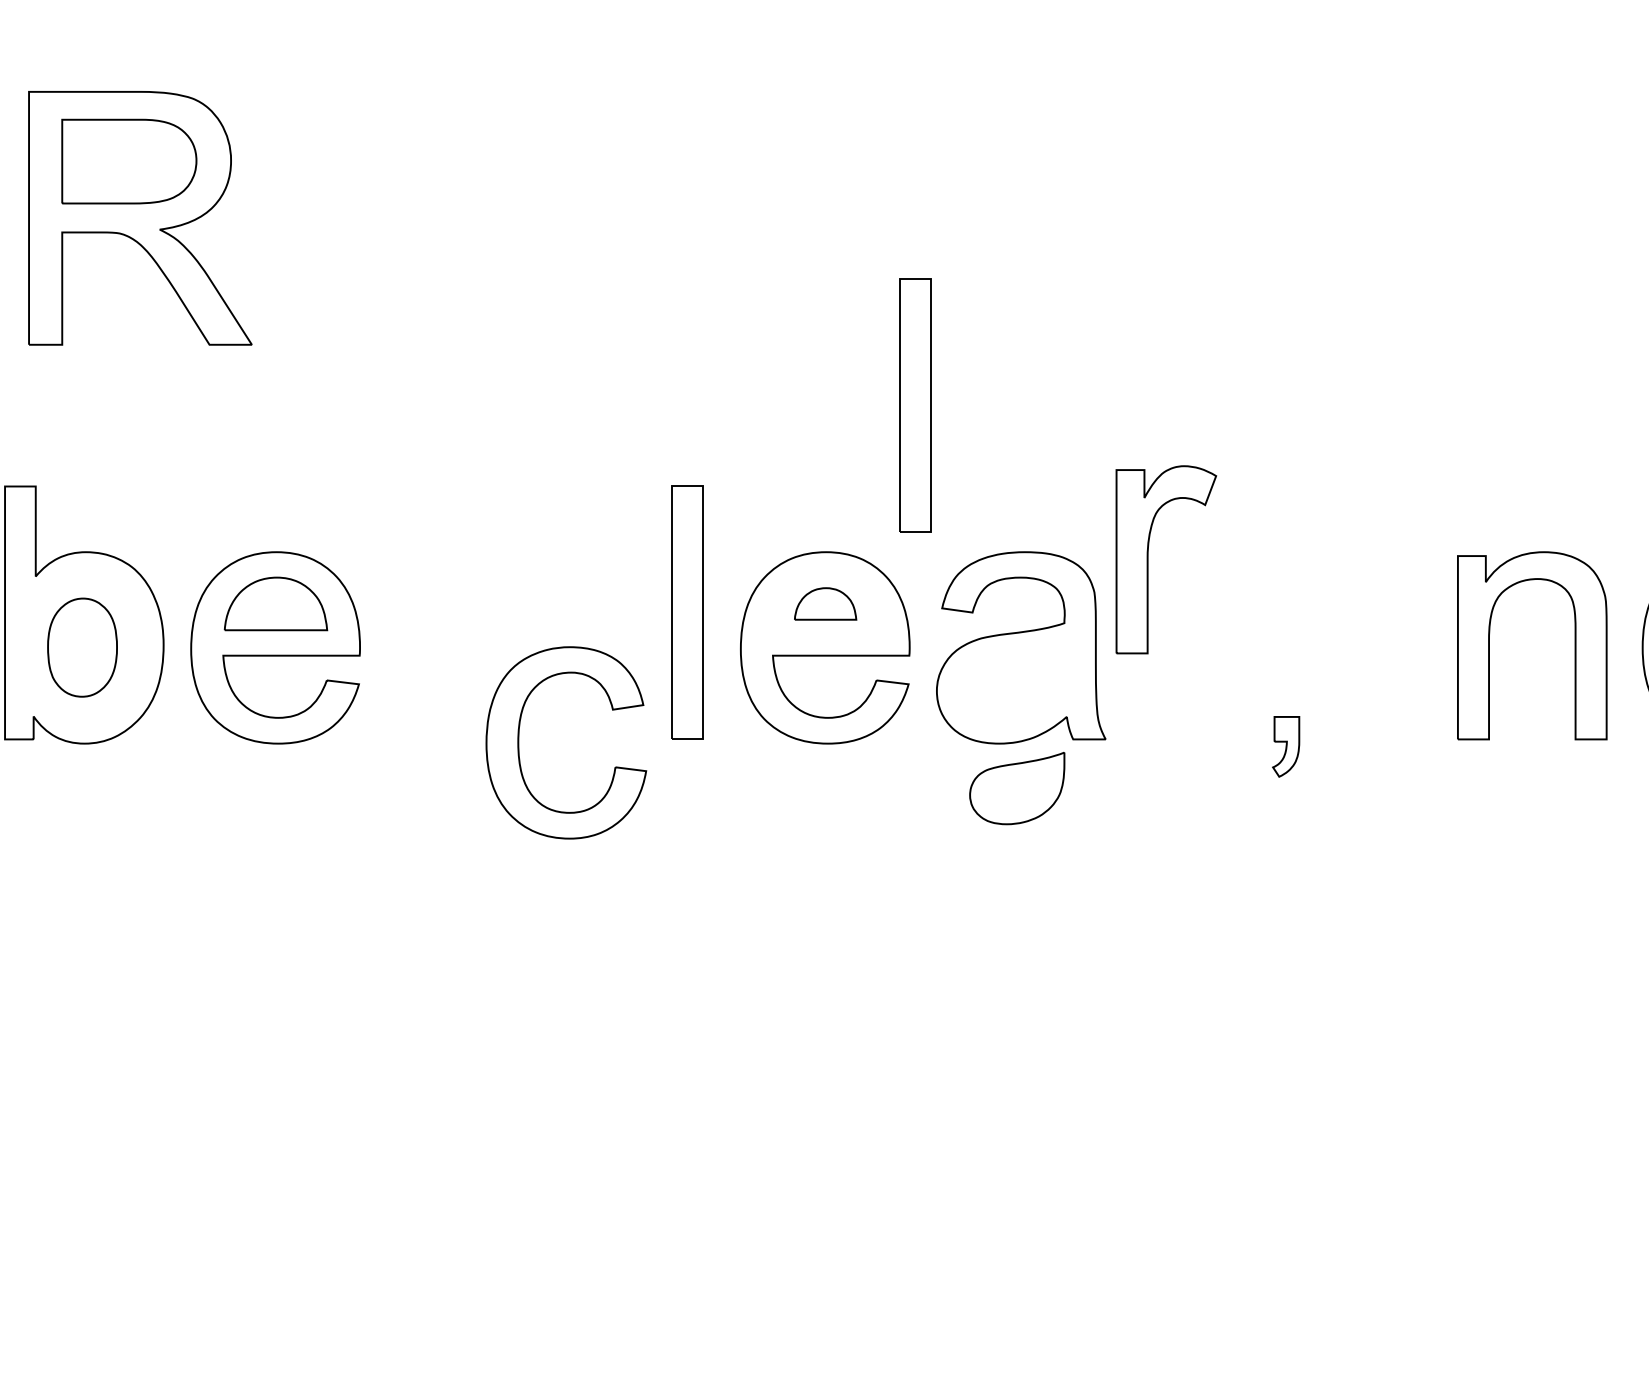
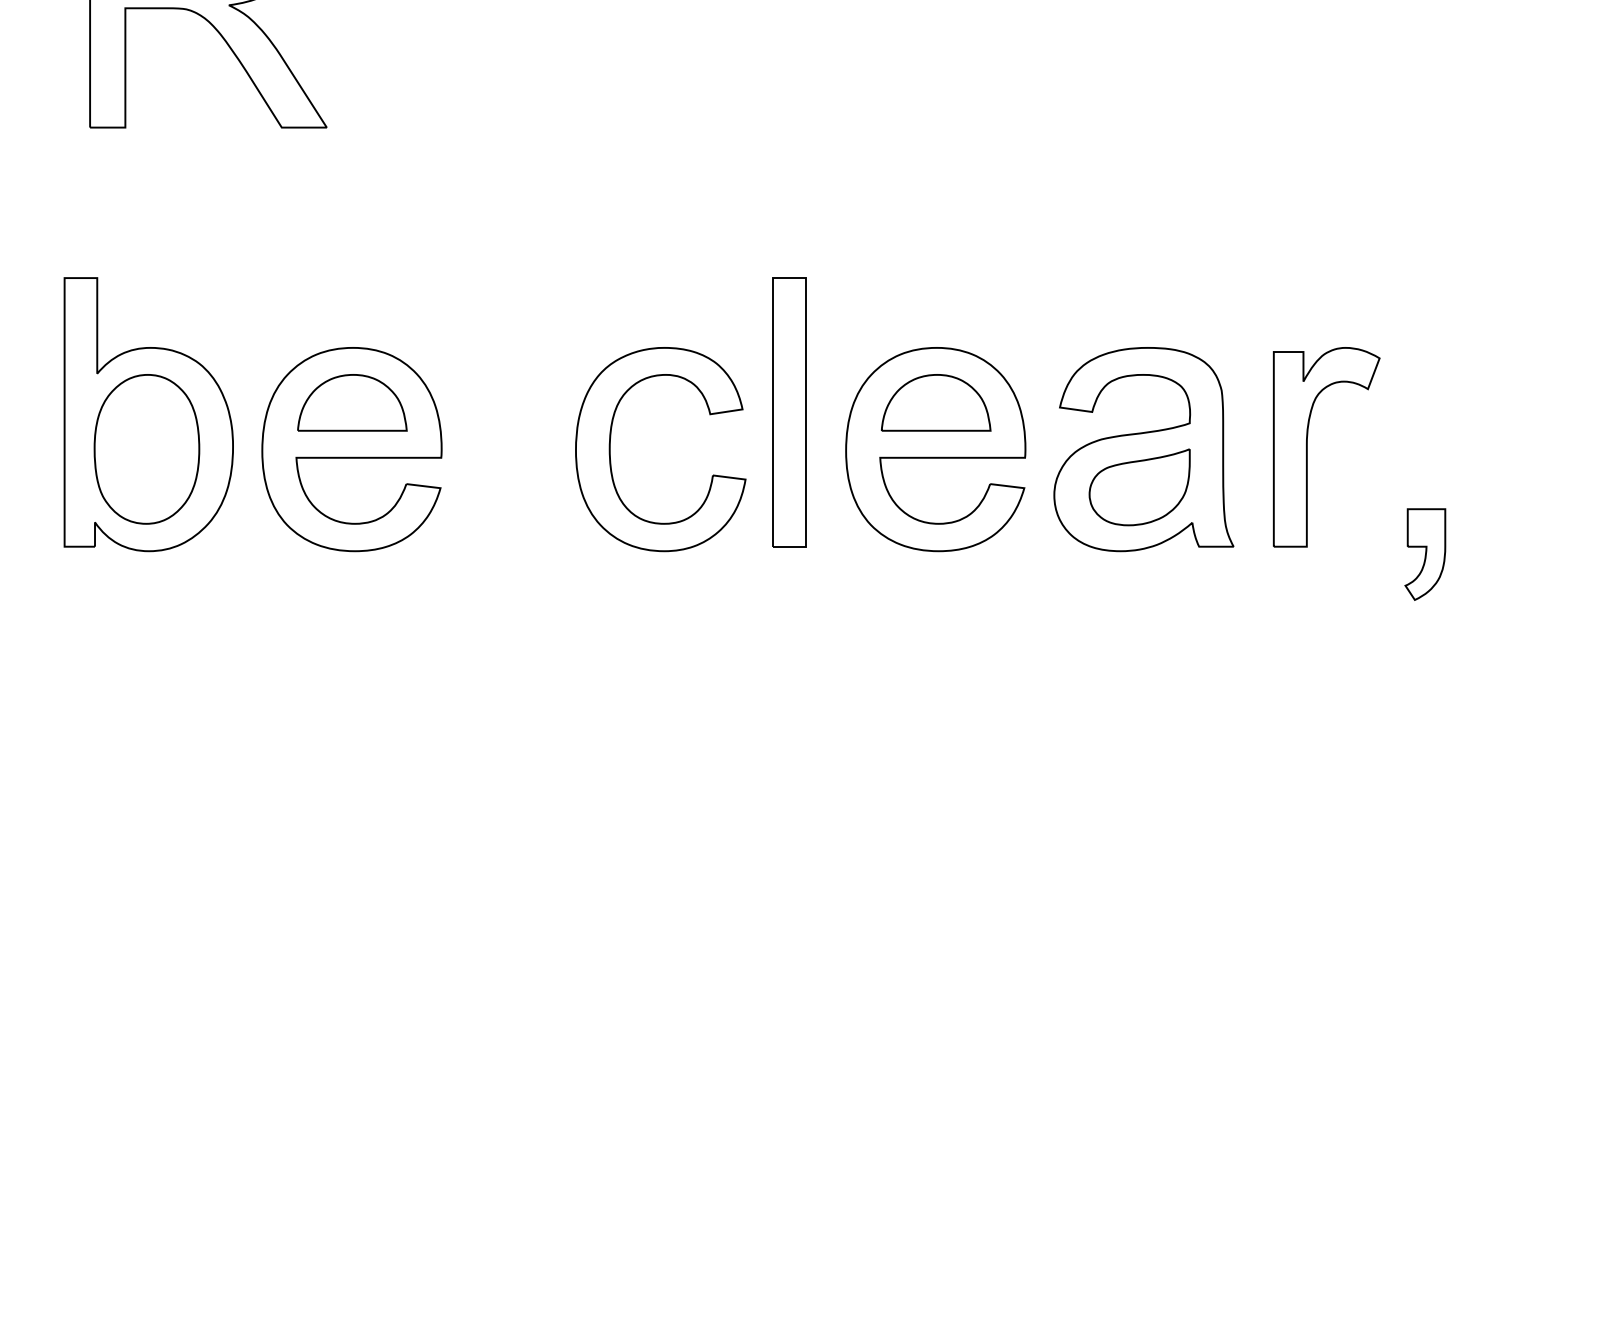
part: (915, 405) -> (1031, 192), removed
part: (1148, 559) -> (1307, 446), moved
part: (825, 603) -> (936, 402), size x1.67
part: (82, 647) -> (146, 449), size x1.43
part: (519, 742) -> (611, 449), moved
part: (1285, 746) -> (1424, 554), size x1.43
part: (1017, 788) -> (1139, 487), moved

